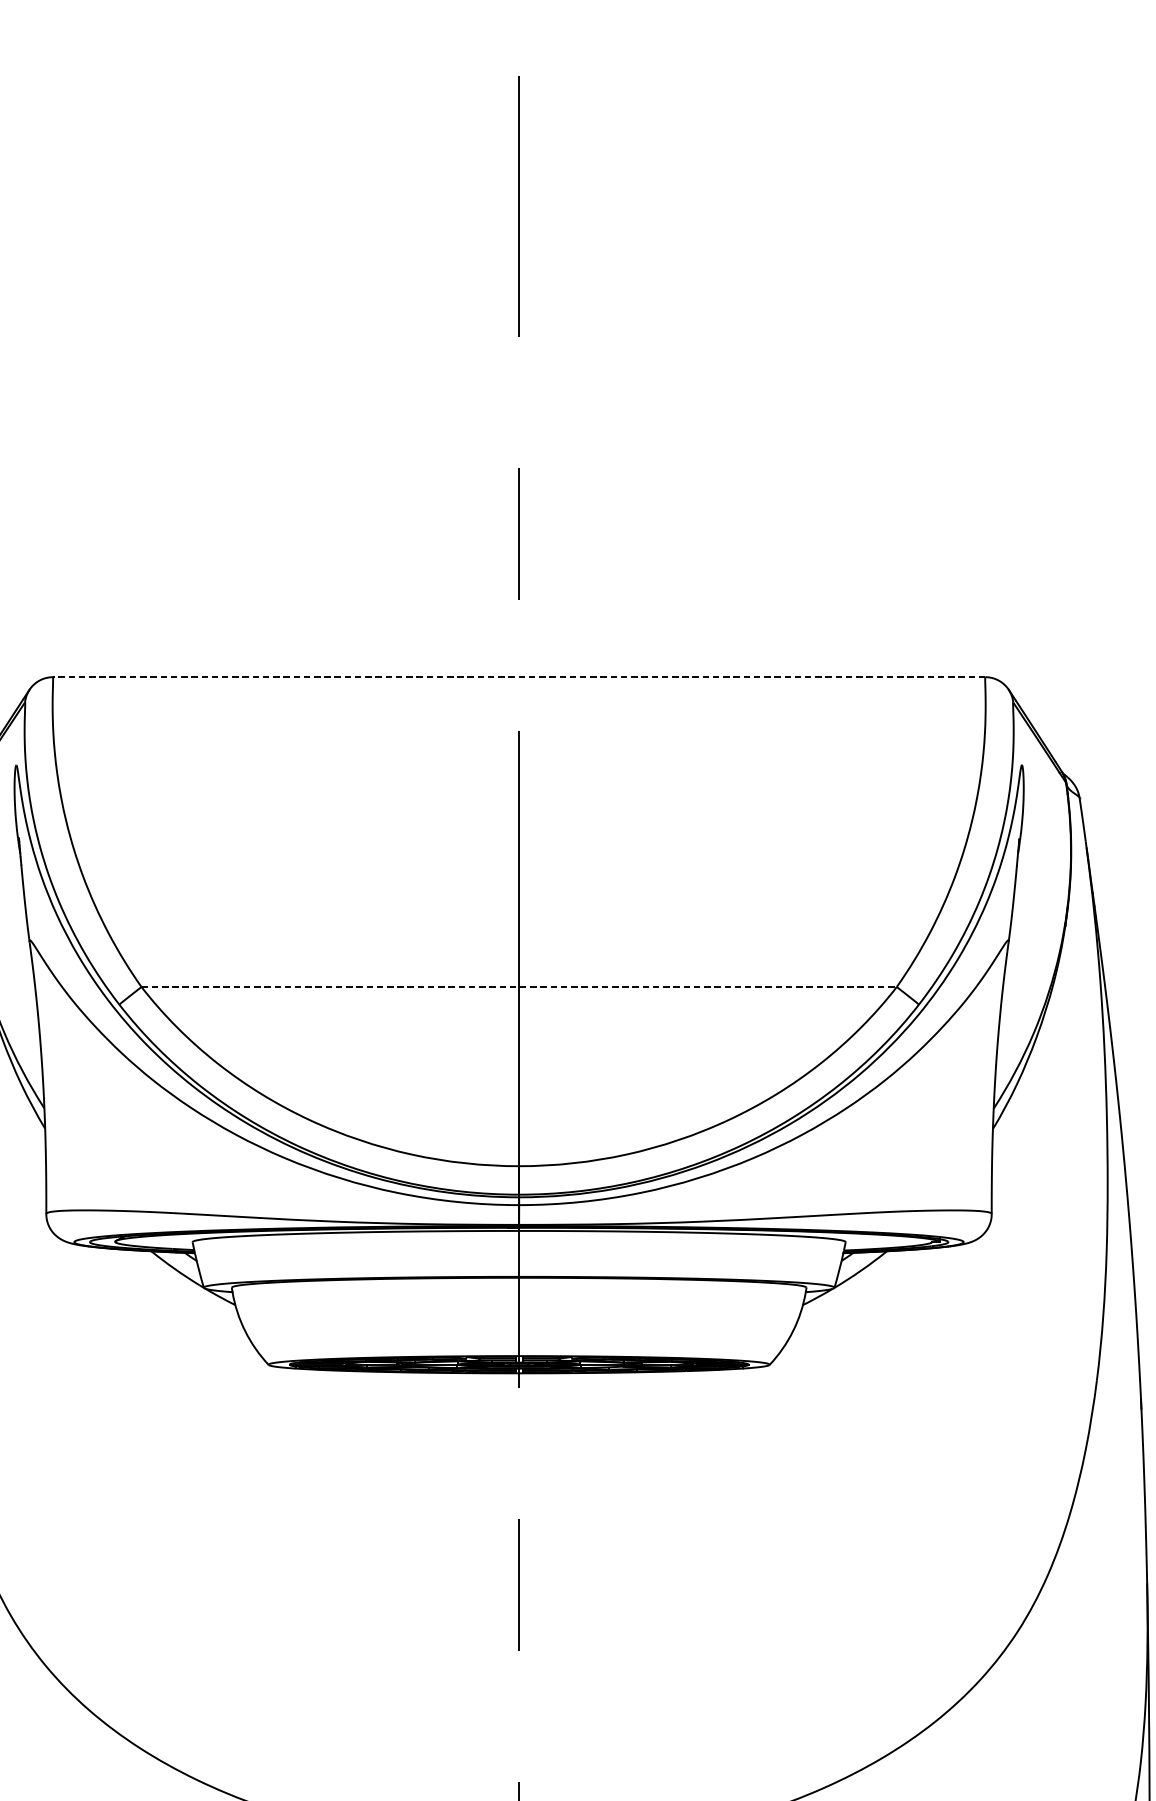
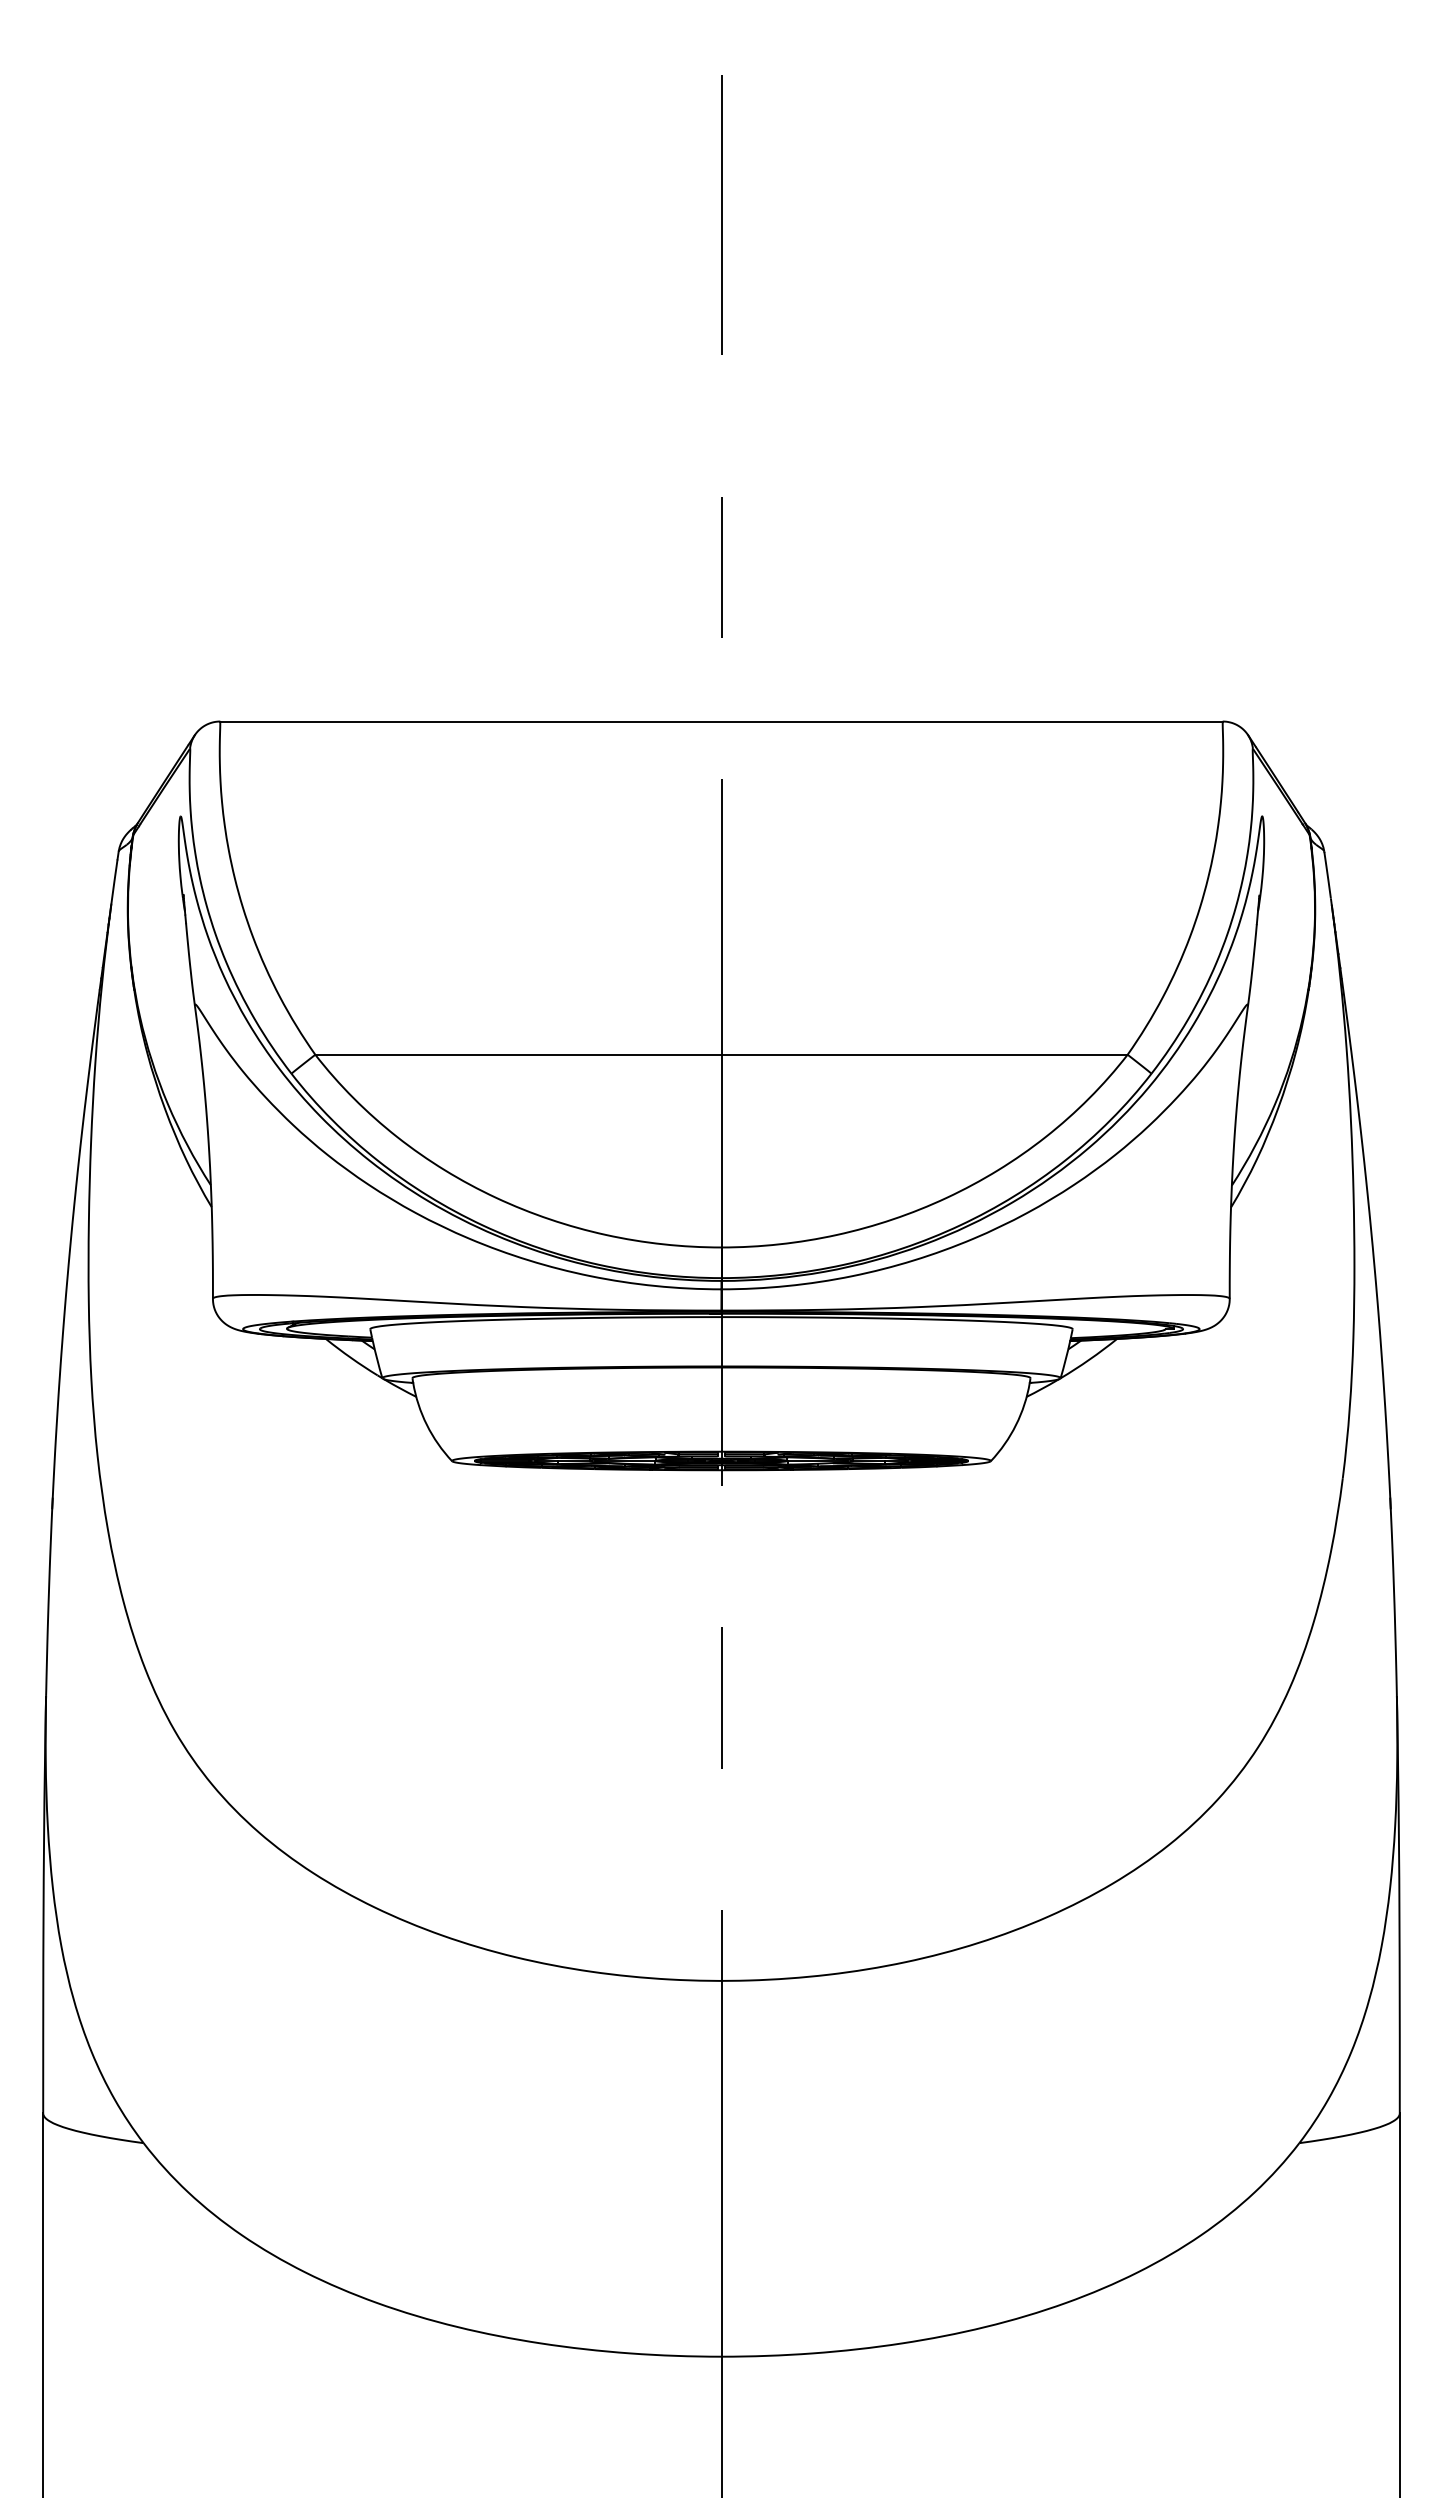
line: (519, 677) -> (721, 721), dashed -> solid
line: (519, 986) -> (721, 1054), dashed -> solid

